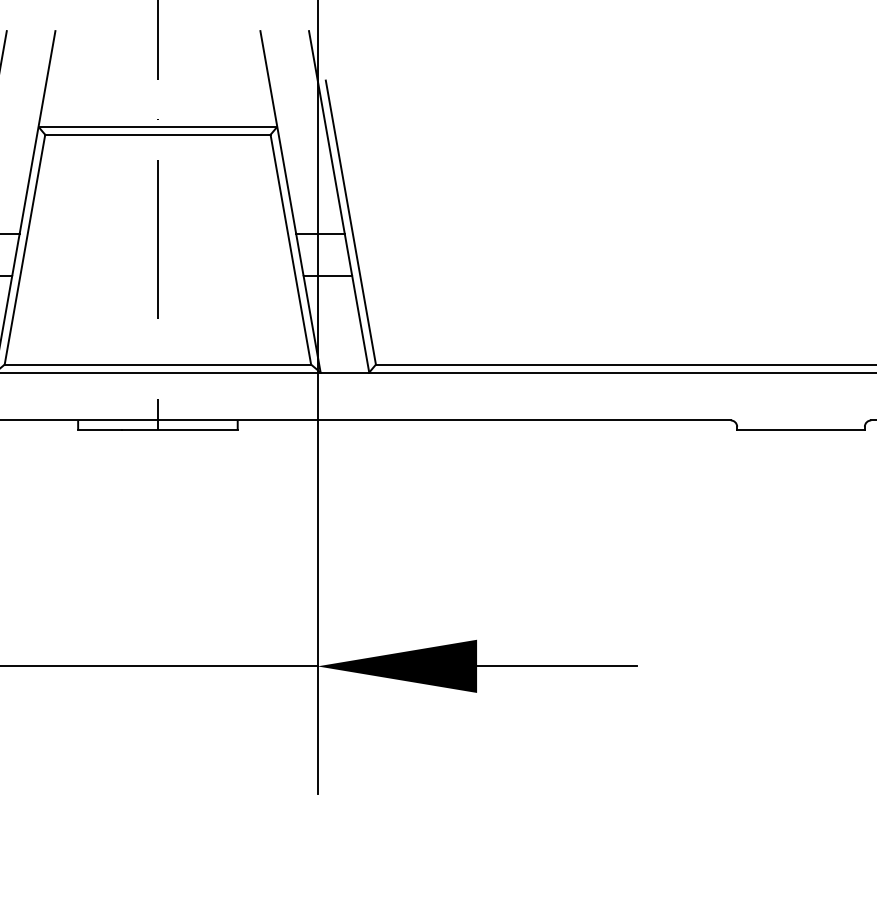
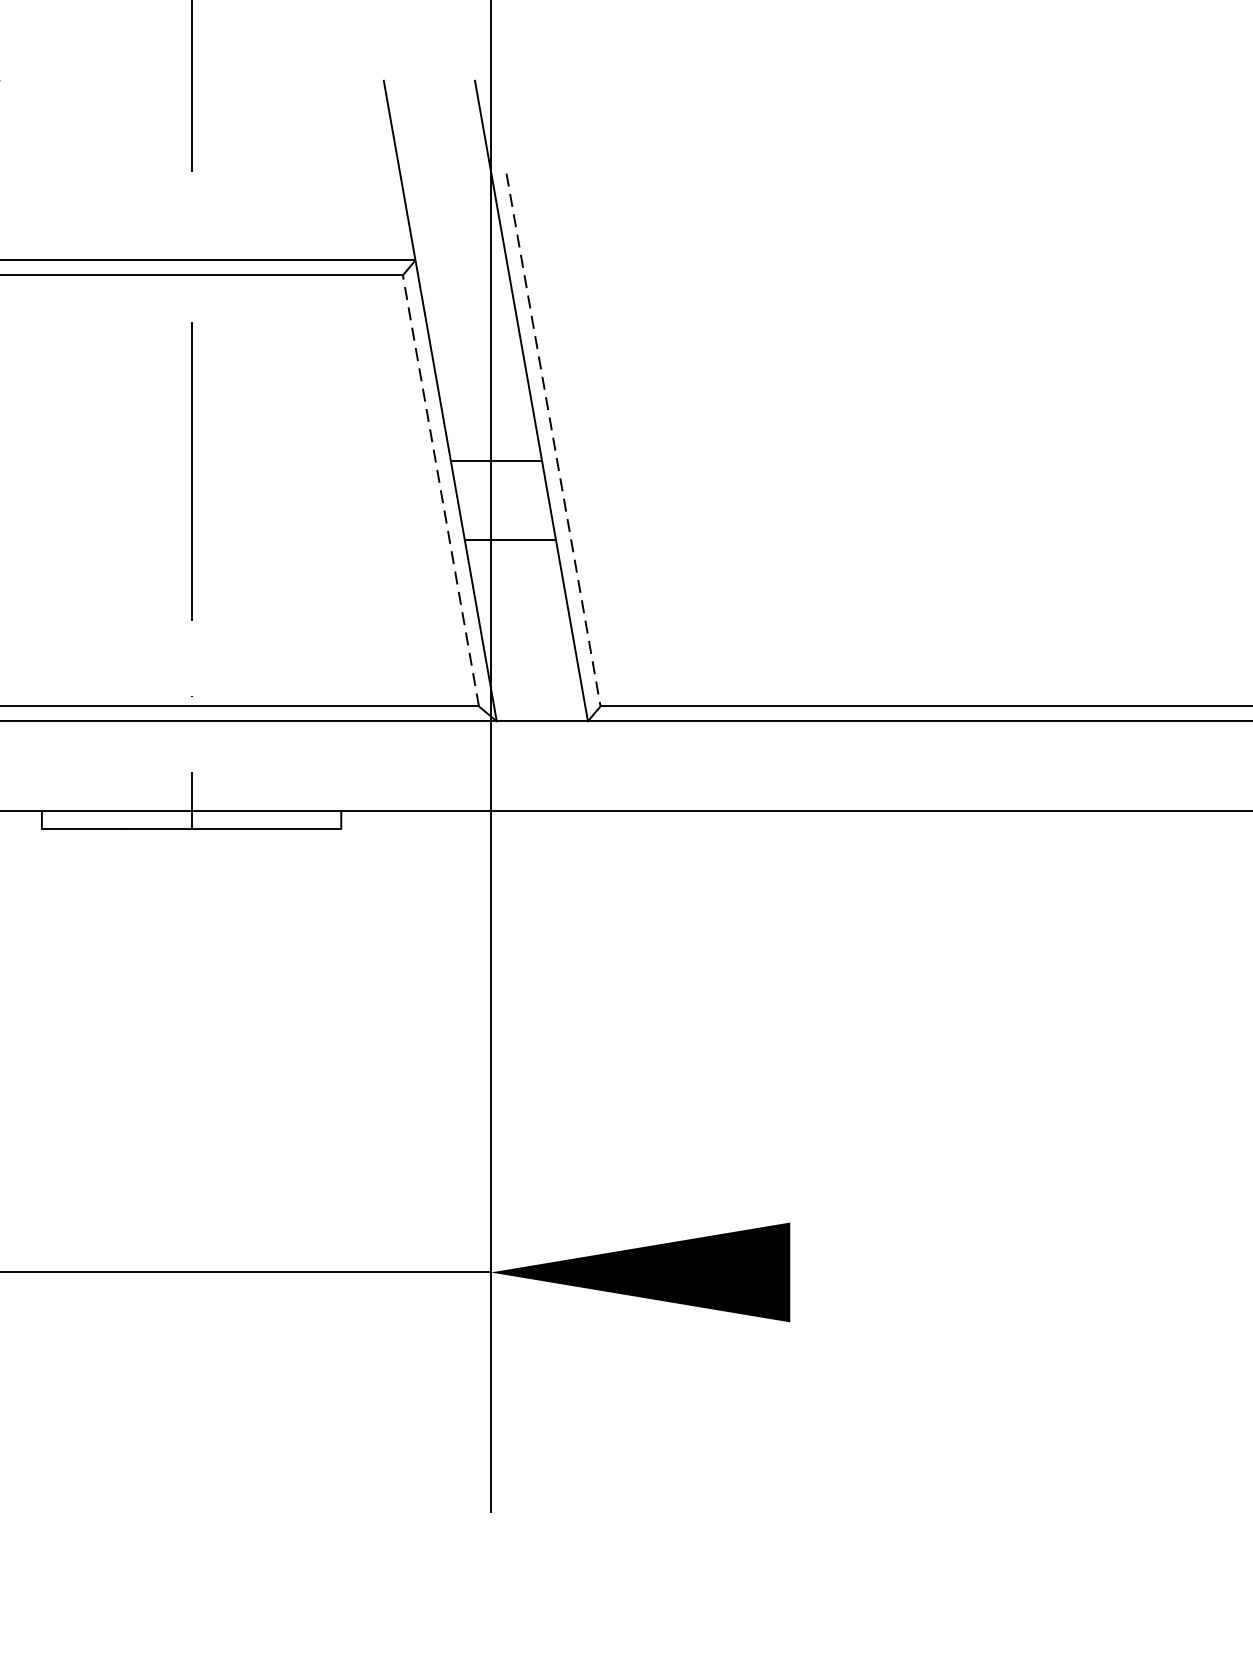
line: (350, 223) -> (552, 441), solid -> dashed
line: (290, 249) -> (440, 490), solid -> dashed
line: (556, 666) -> (939, 1272), removed

